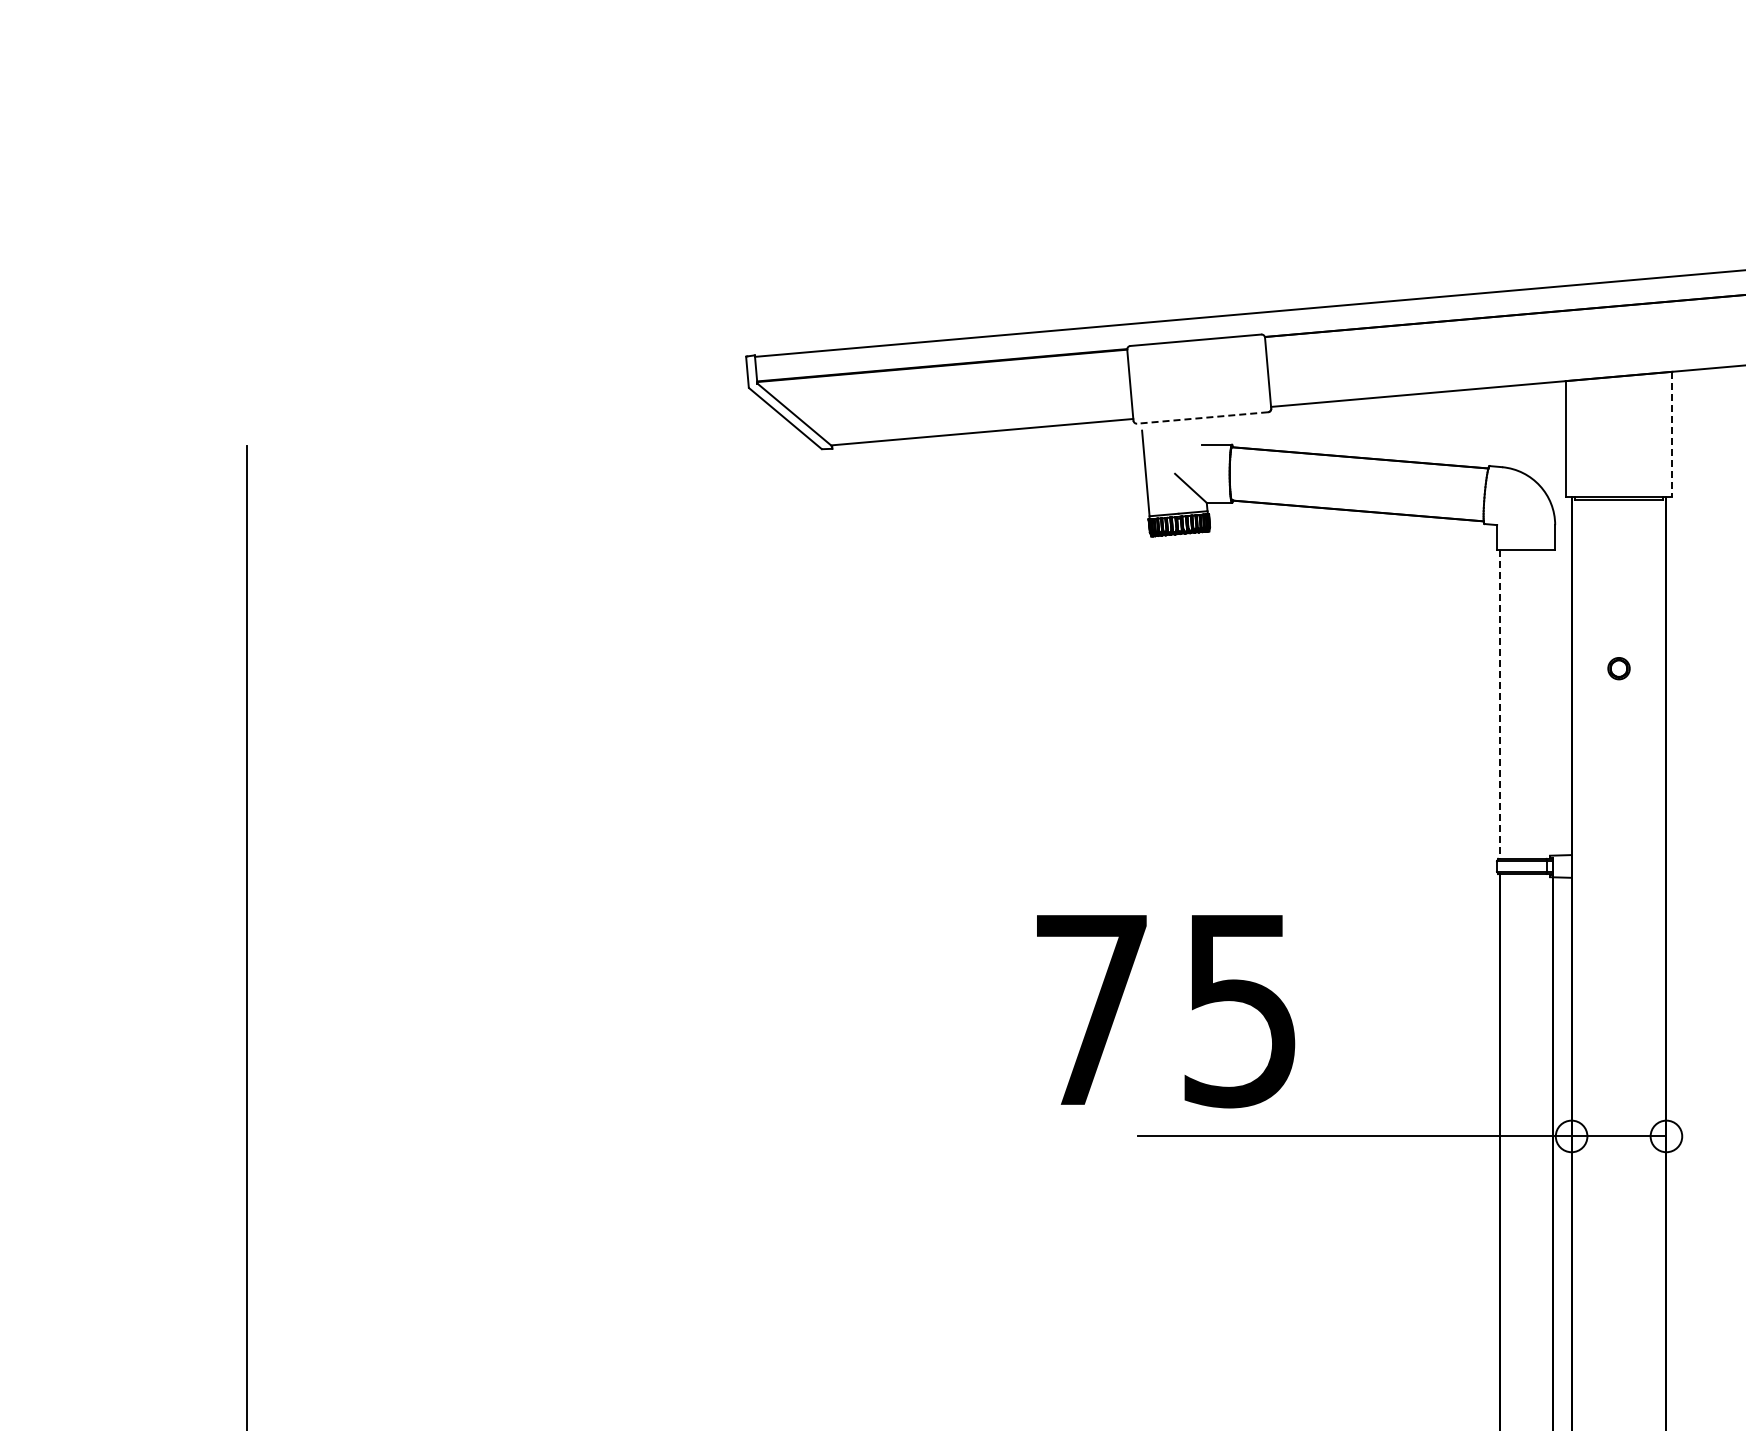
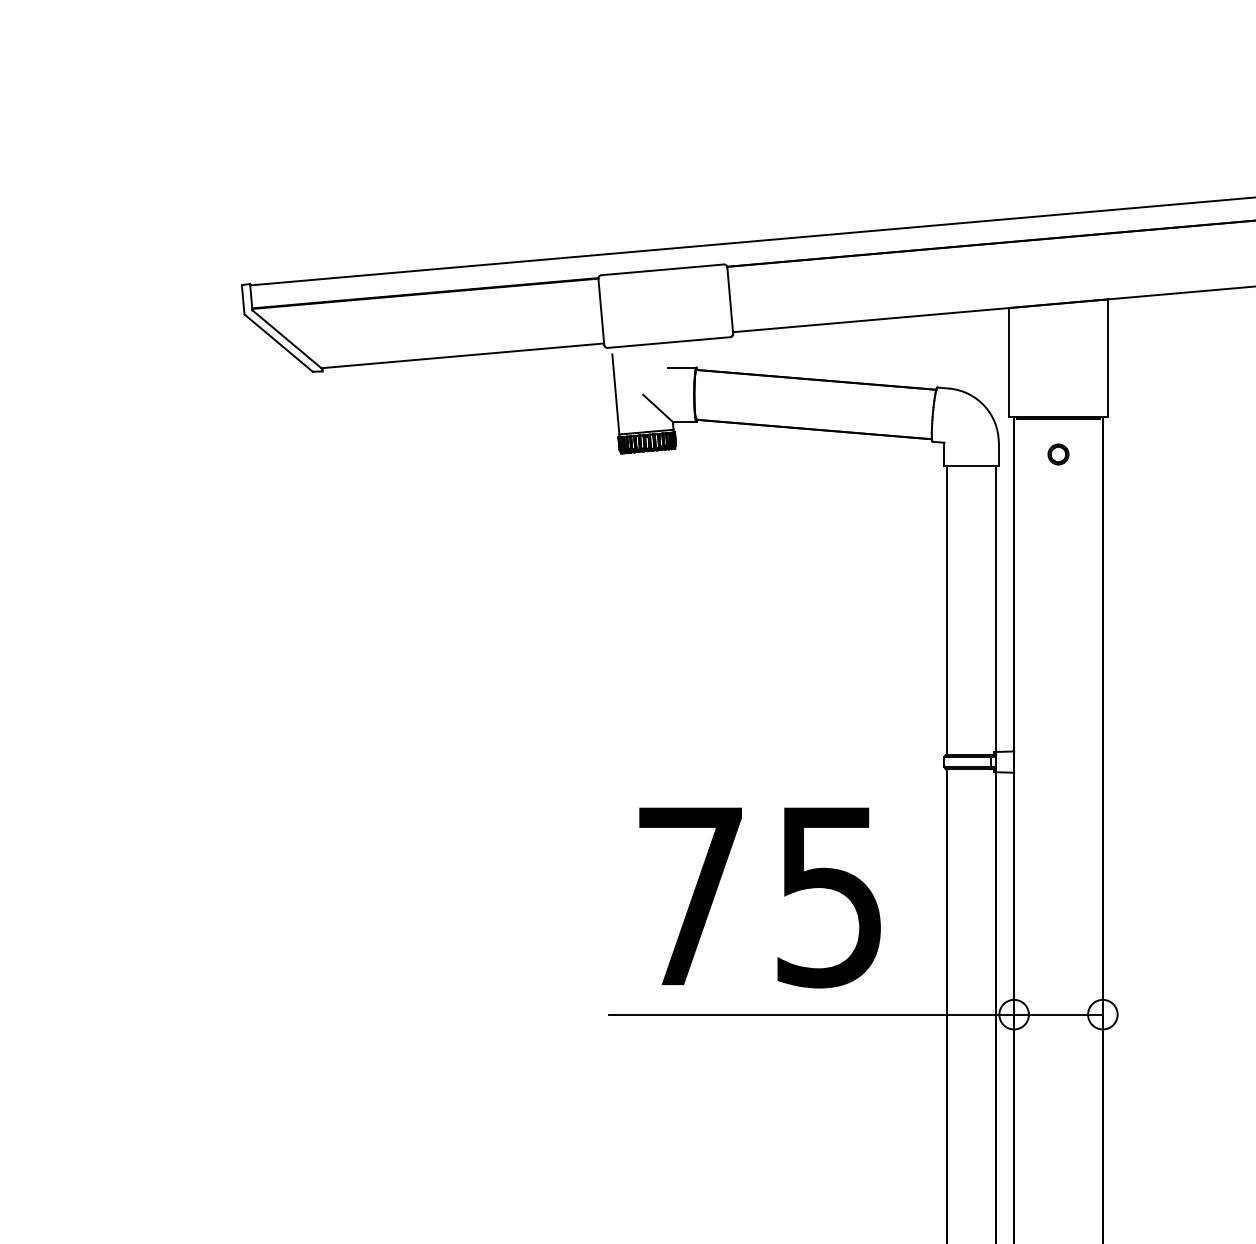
line: (1202, 417) -> (668, 342), dashed -> solid
line: (1672, 434) -> (1108, 358), dashed -> solid
part: (1618, 668) -> (1058, 454), moved
line: (1552, 702) -> (996, 608), added
line: (1499, 705) -> (946, 611), dashed -> solid
text: (1166, 1011) -> (760, 897), moved

